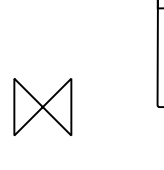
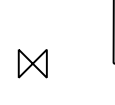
part: (42, 106) -> (32, 63), size x0.7

